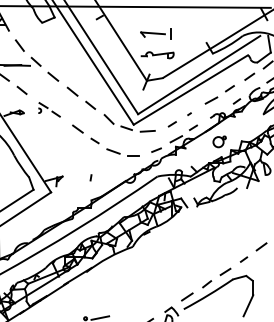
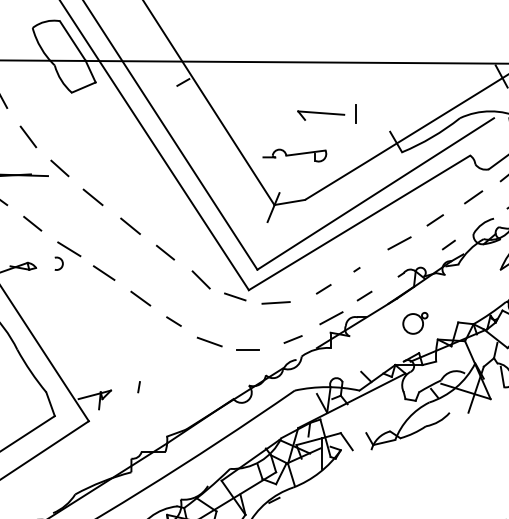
part: (155, 33) -> (325, 113), moved
part: (49, 109) -> (85, 260), size x1.43
line: (90, 177) -> (138, 386), moved

